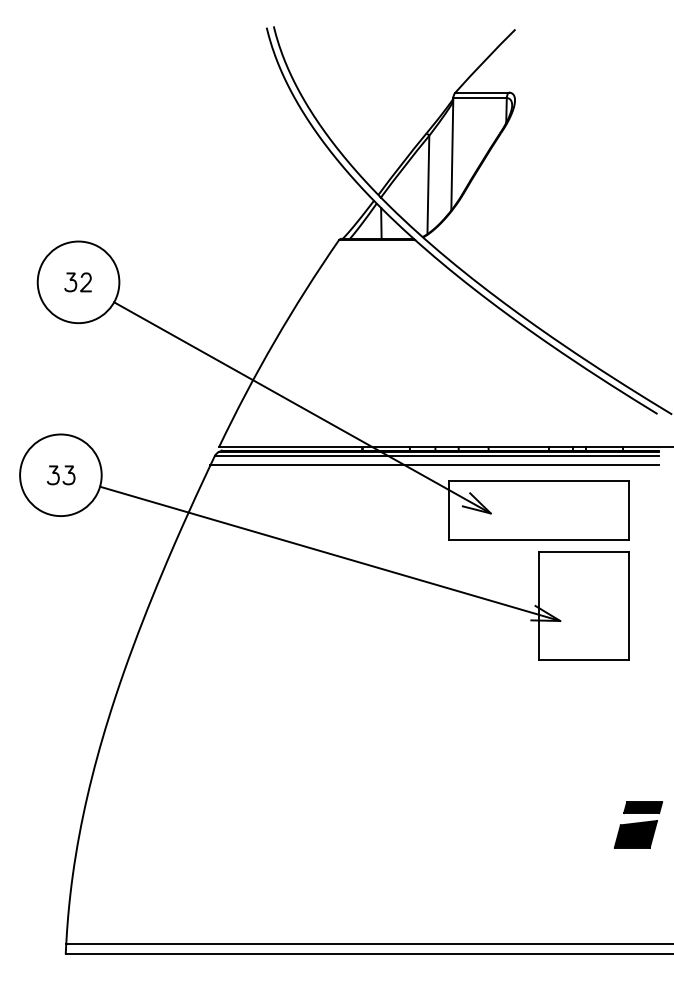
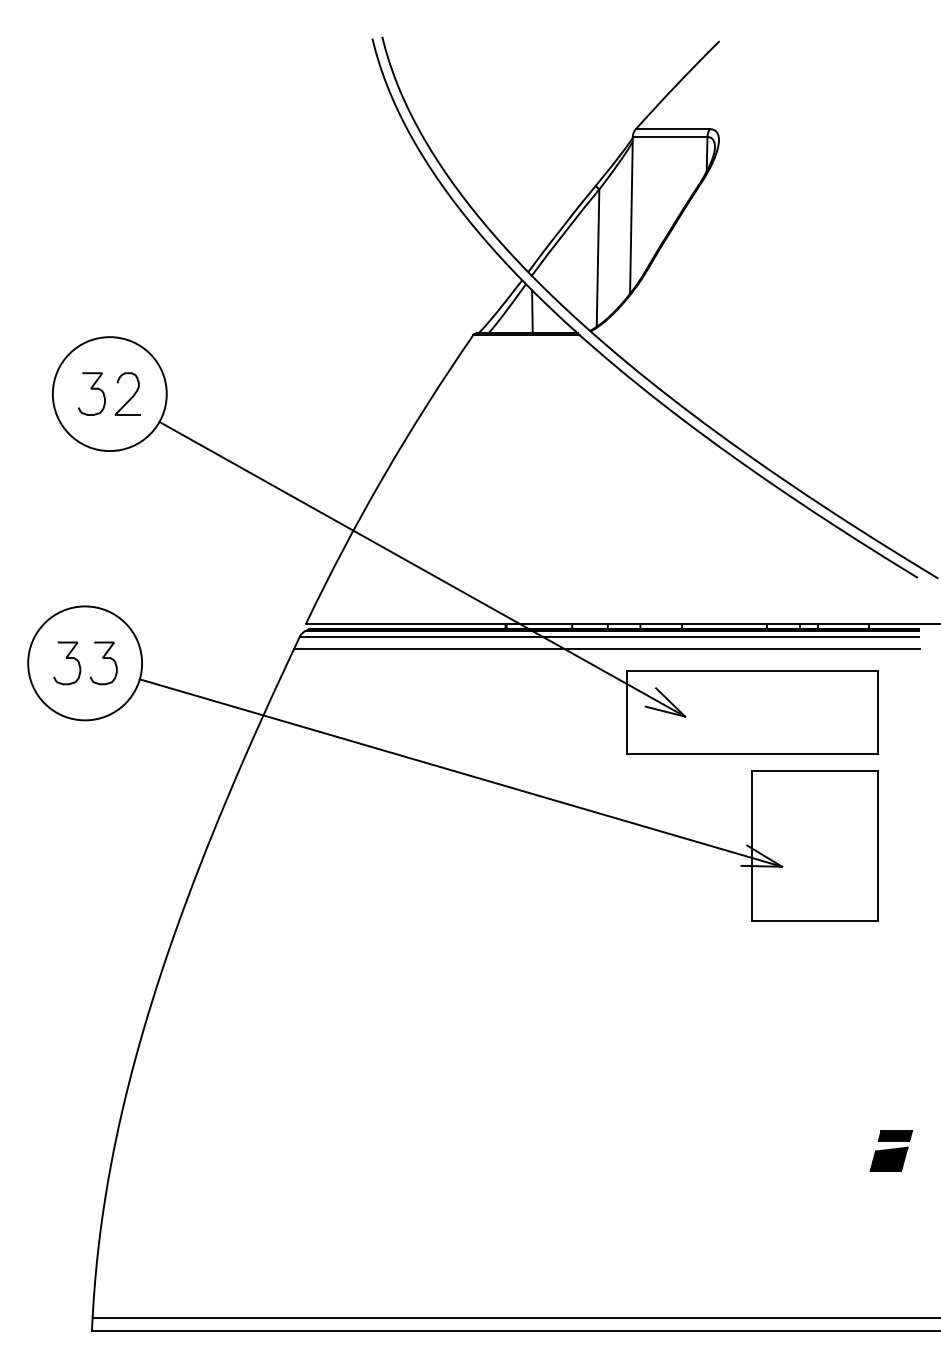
part: (77, 282) -> (108, 394), size x1.67
part: (60, 475) -> (84, 663), size x1.67
part: (638, 824) -> (891, 1150), size x0.62

